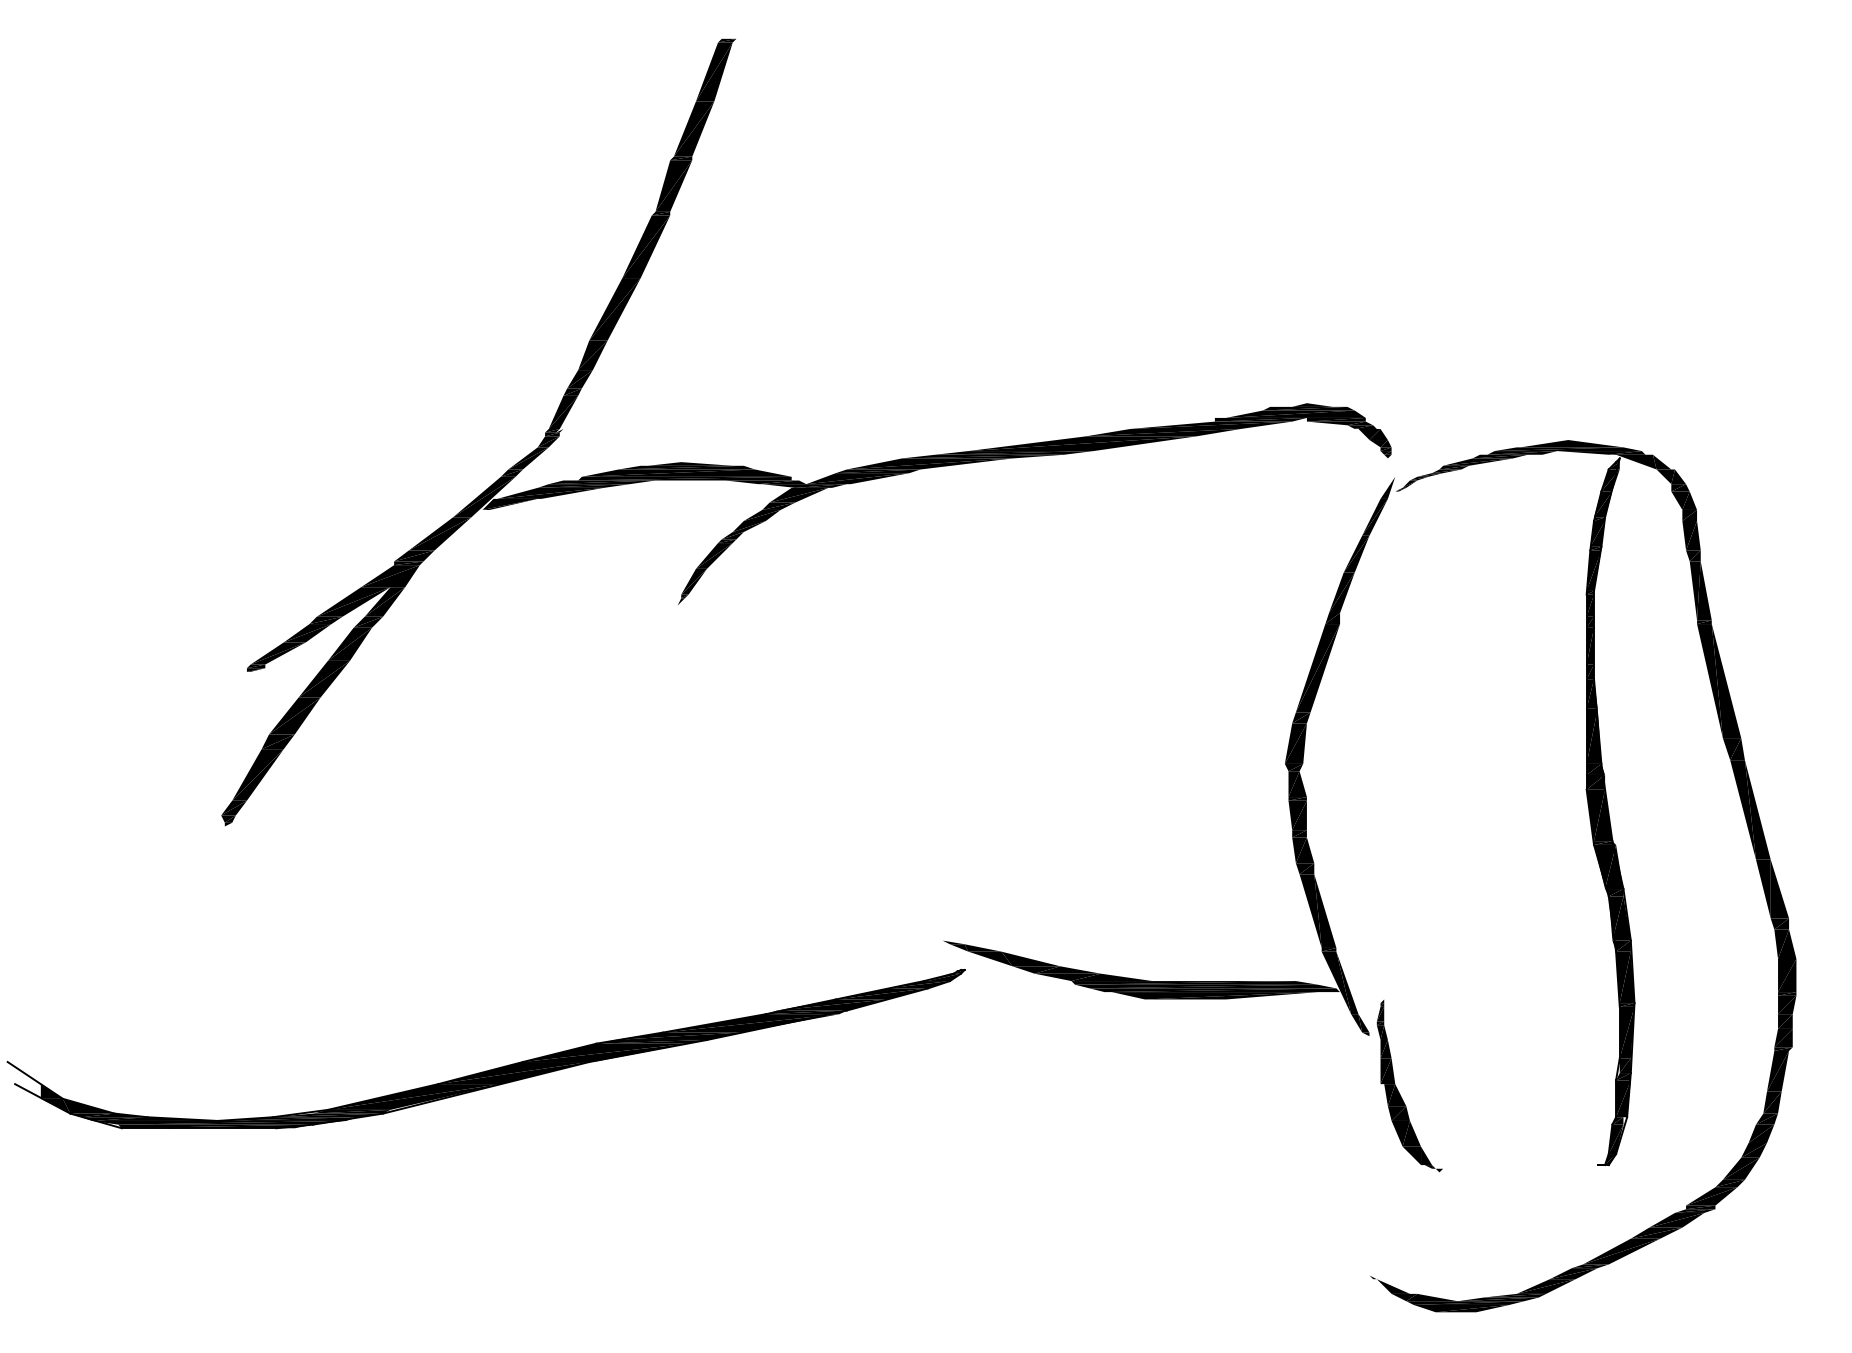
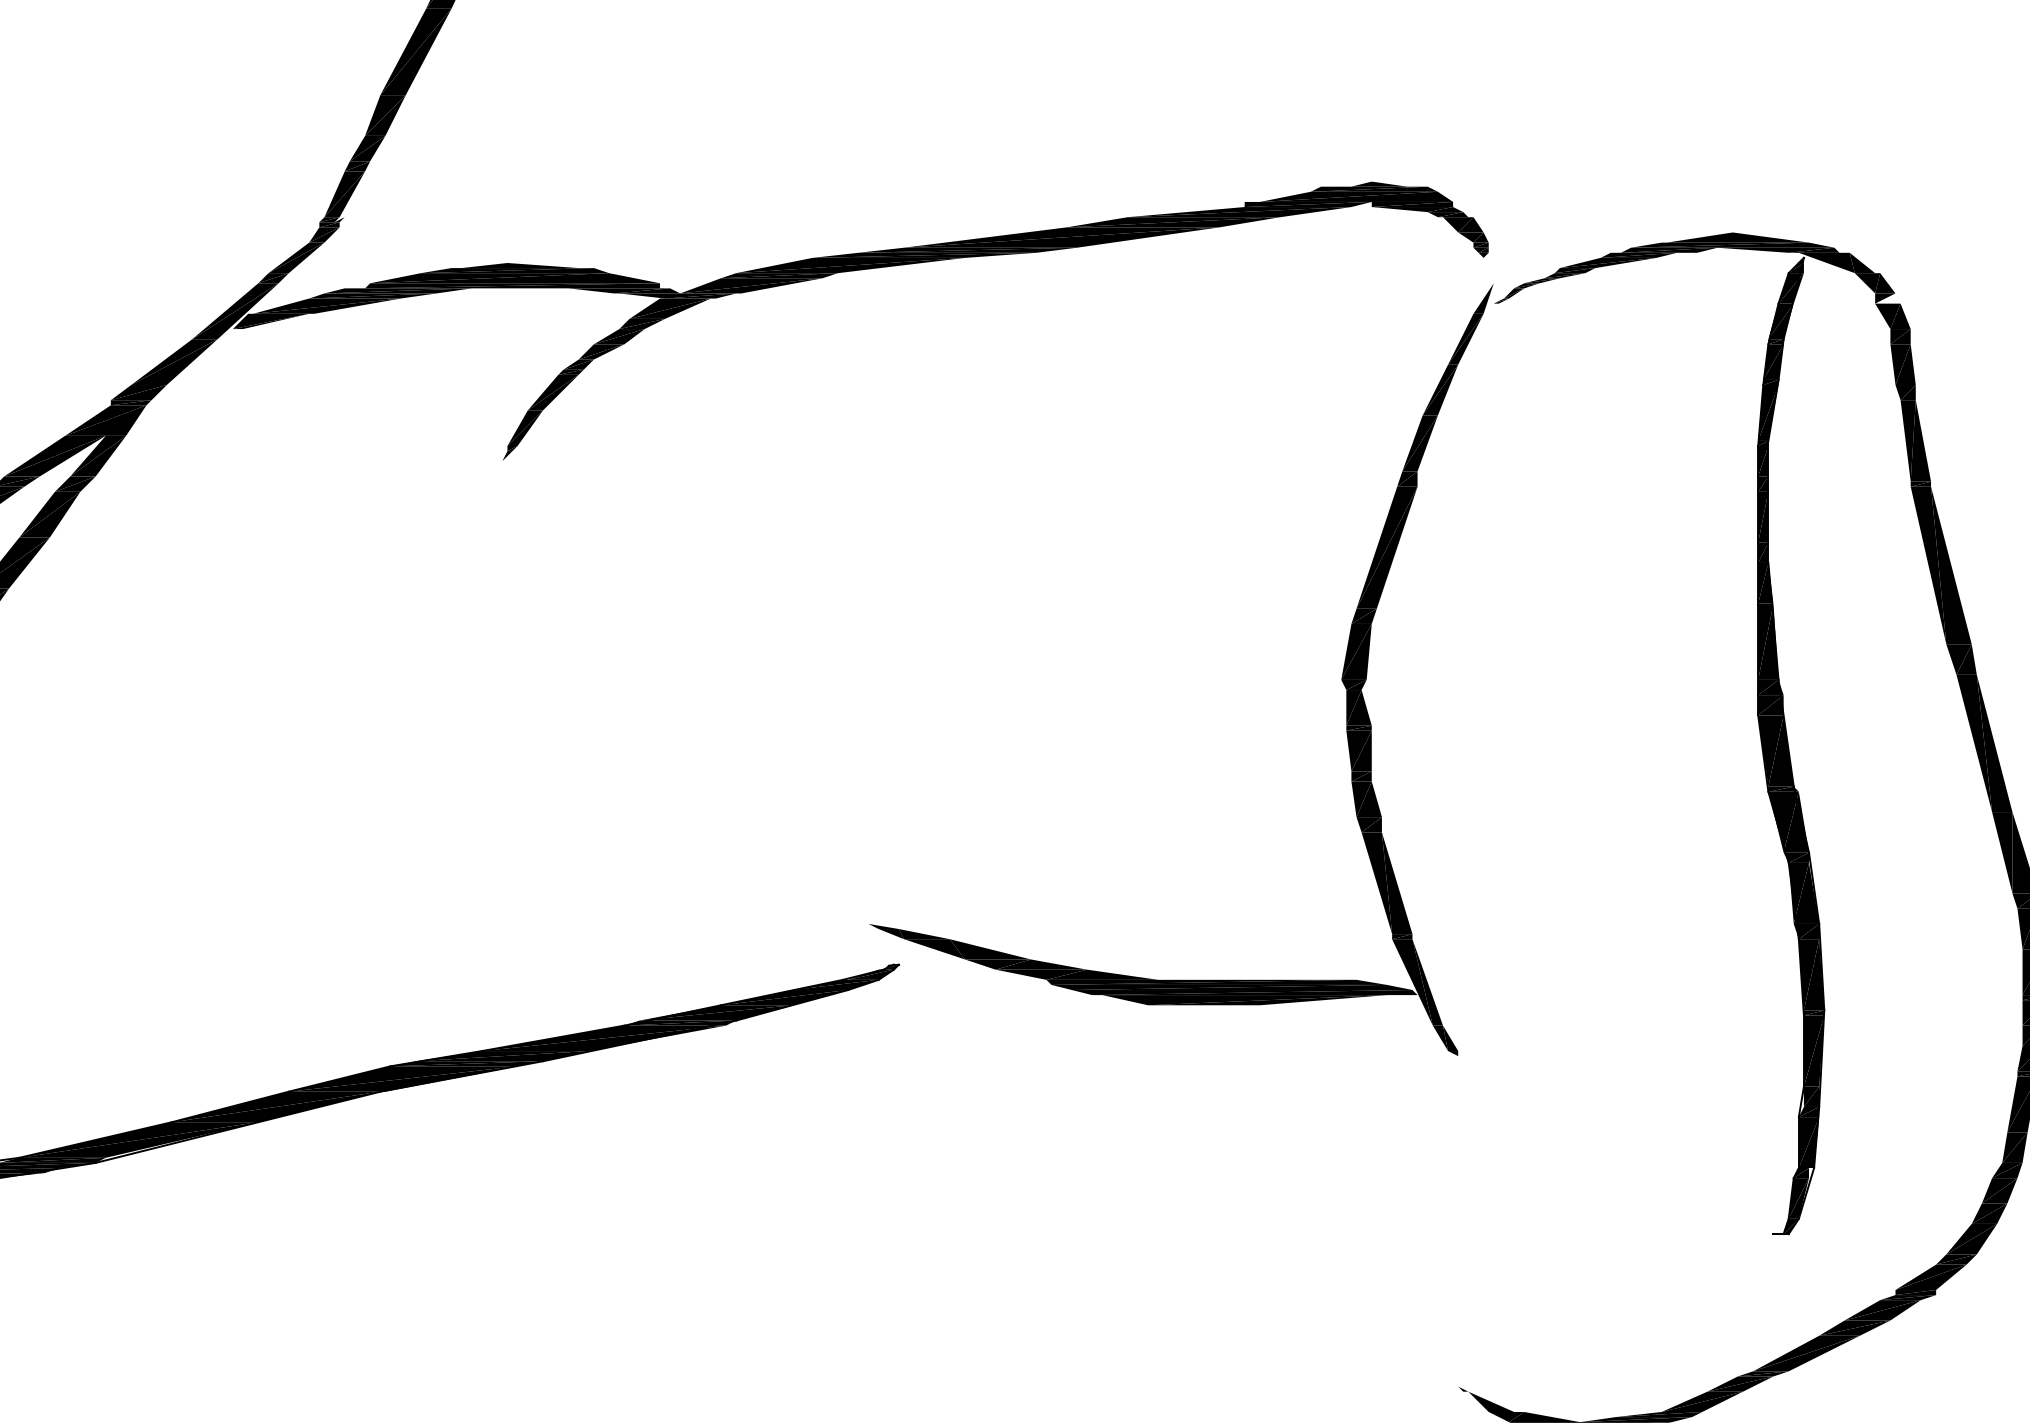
fill: (1680, 487) -> (1887, 298), removed
part: (1399, 1092) -> (1499, 1133), removed

